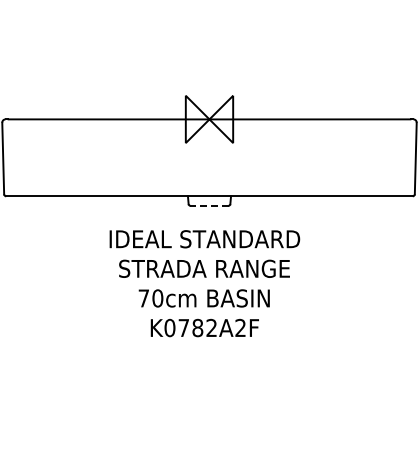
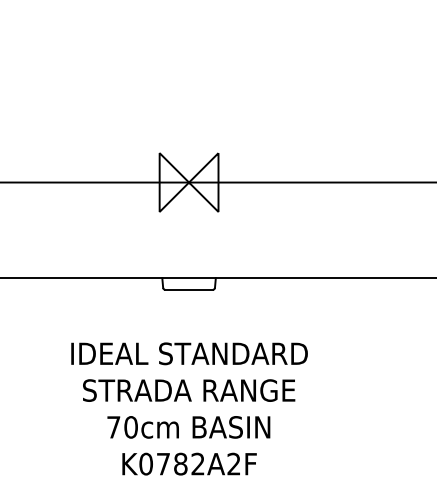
line: (209, 205) -> (189, 289), dashed -> solid
text: (204, 283) -> (189, 408), moved

